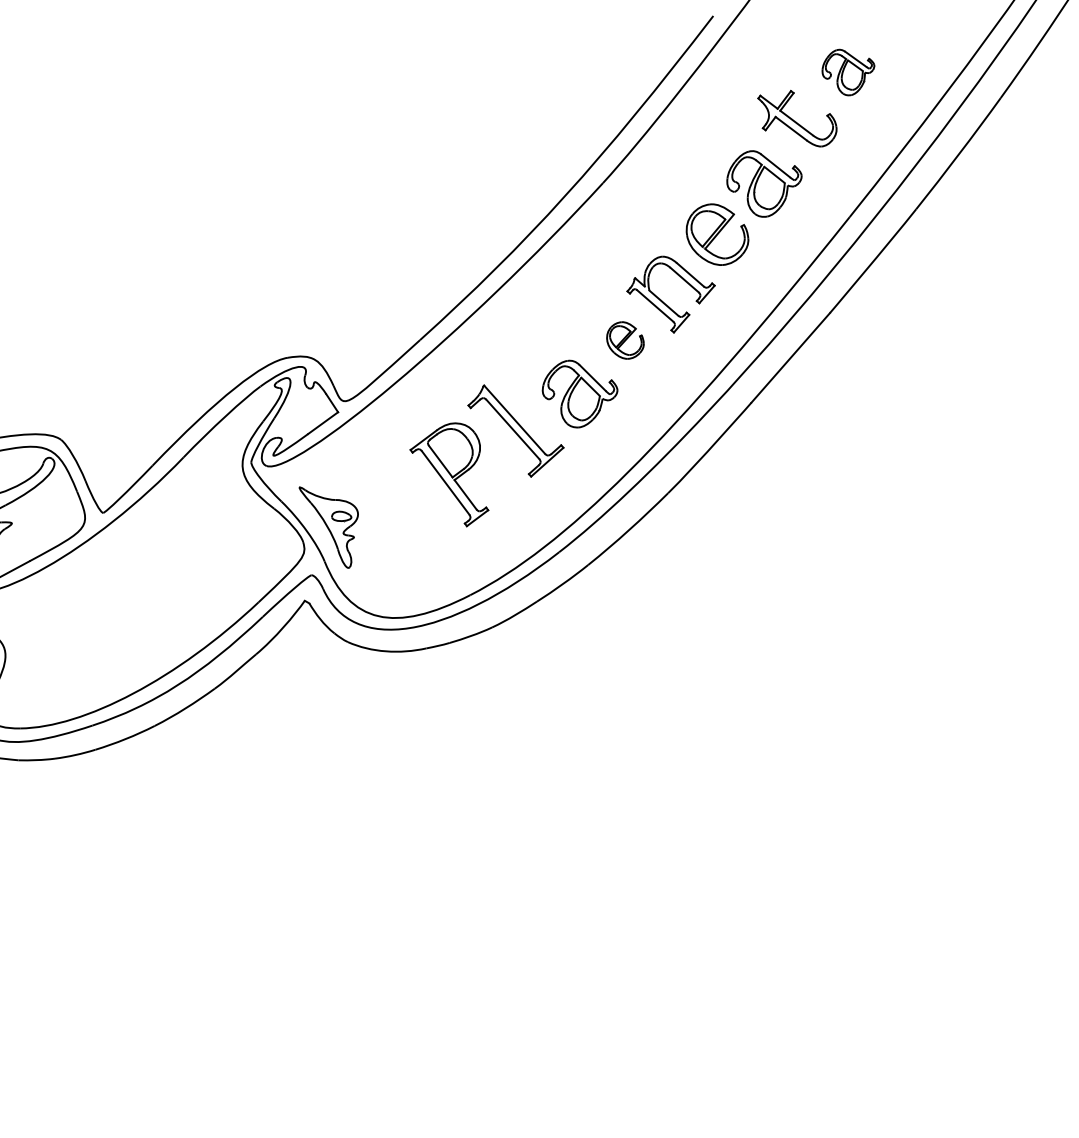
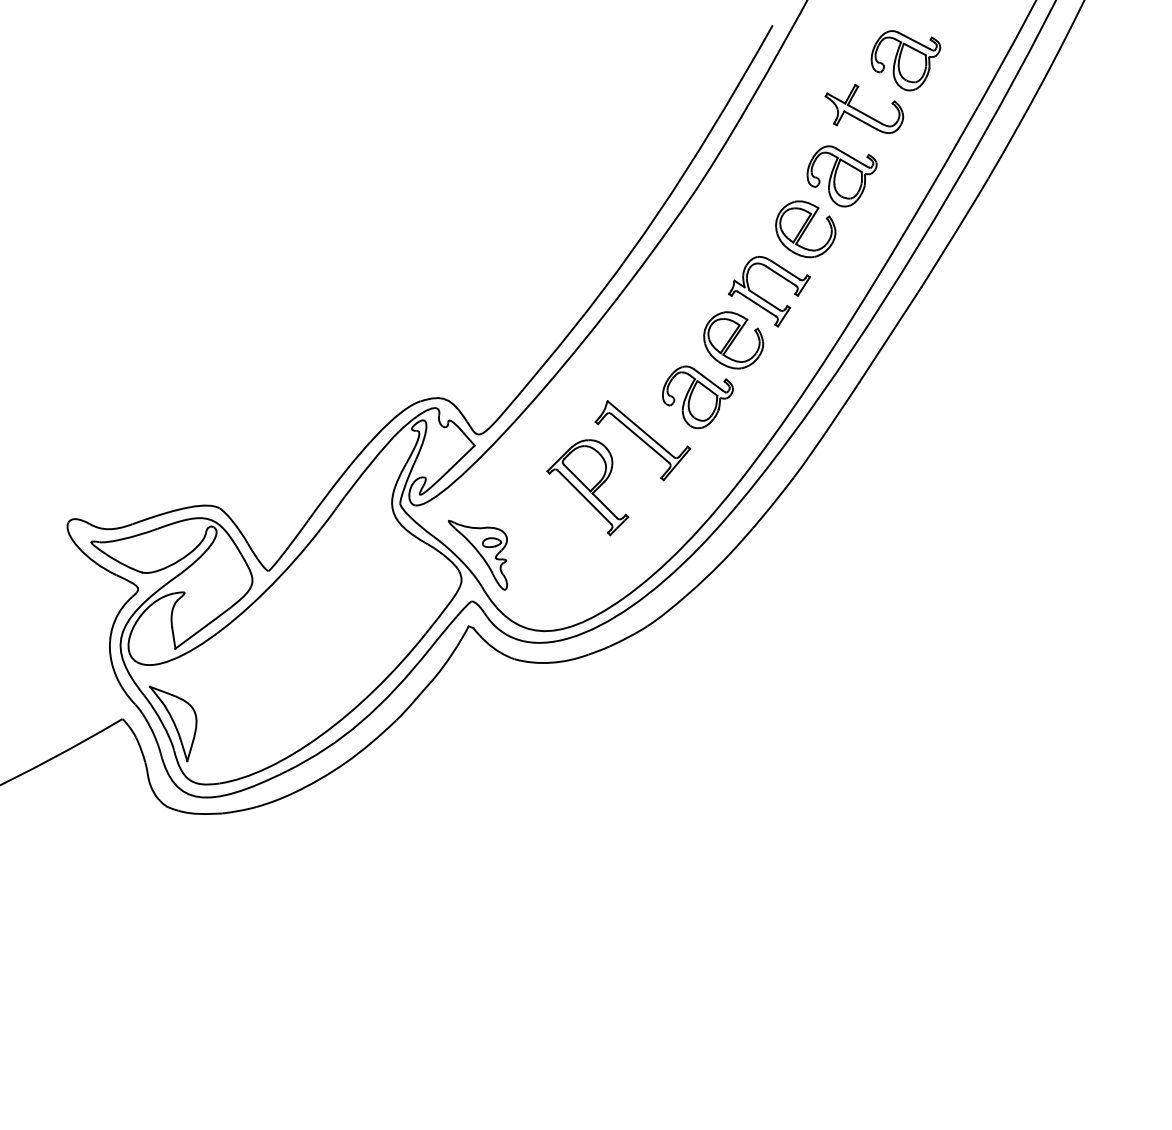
part: (847, 72) -> (905, 60), size x1.43
part: (625, 340) -> (733, 340), size x1.67

